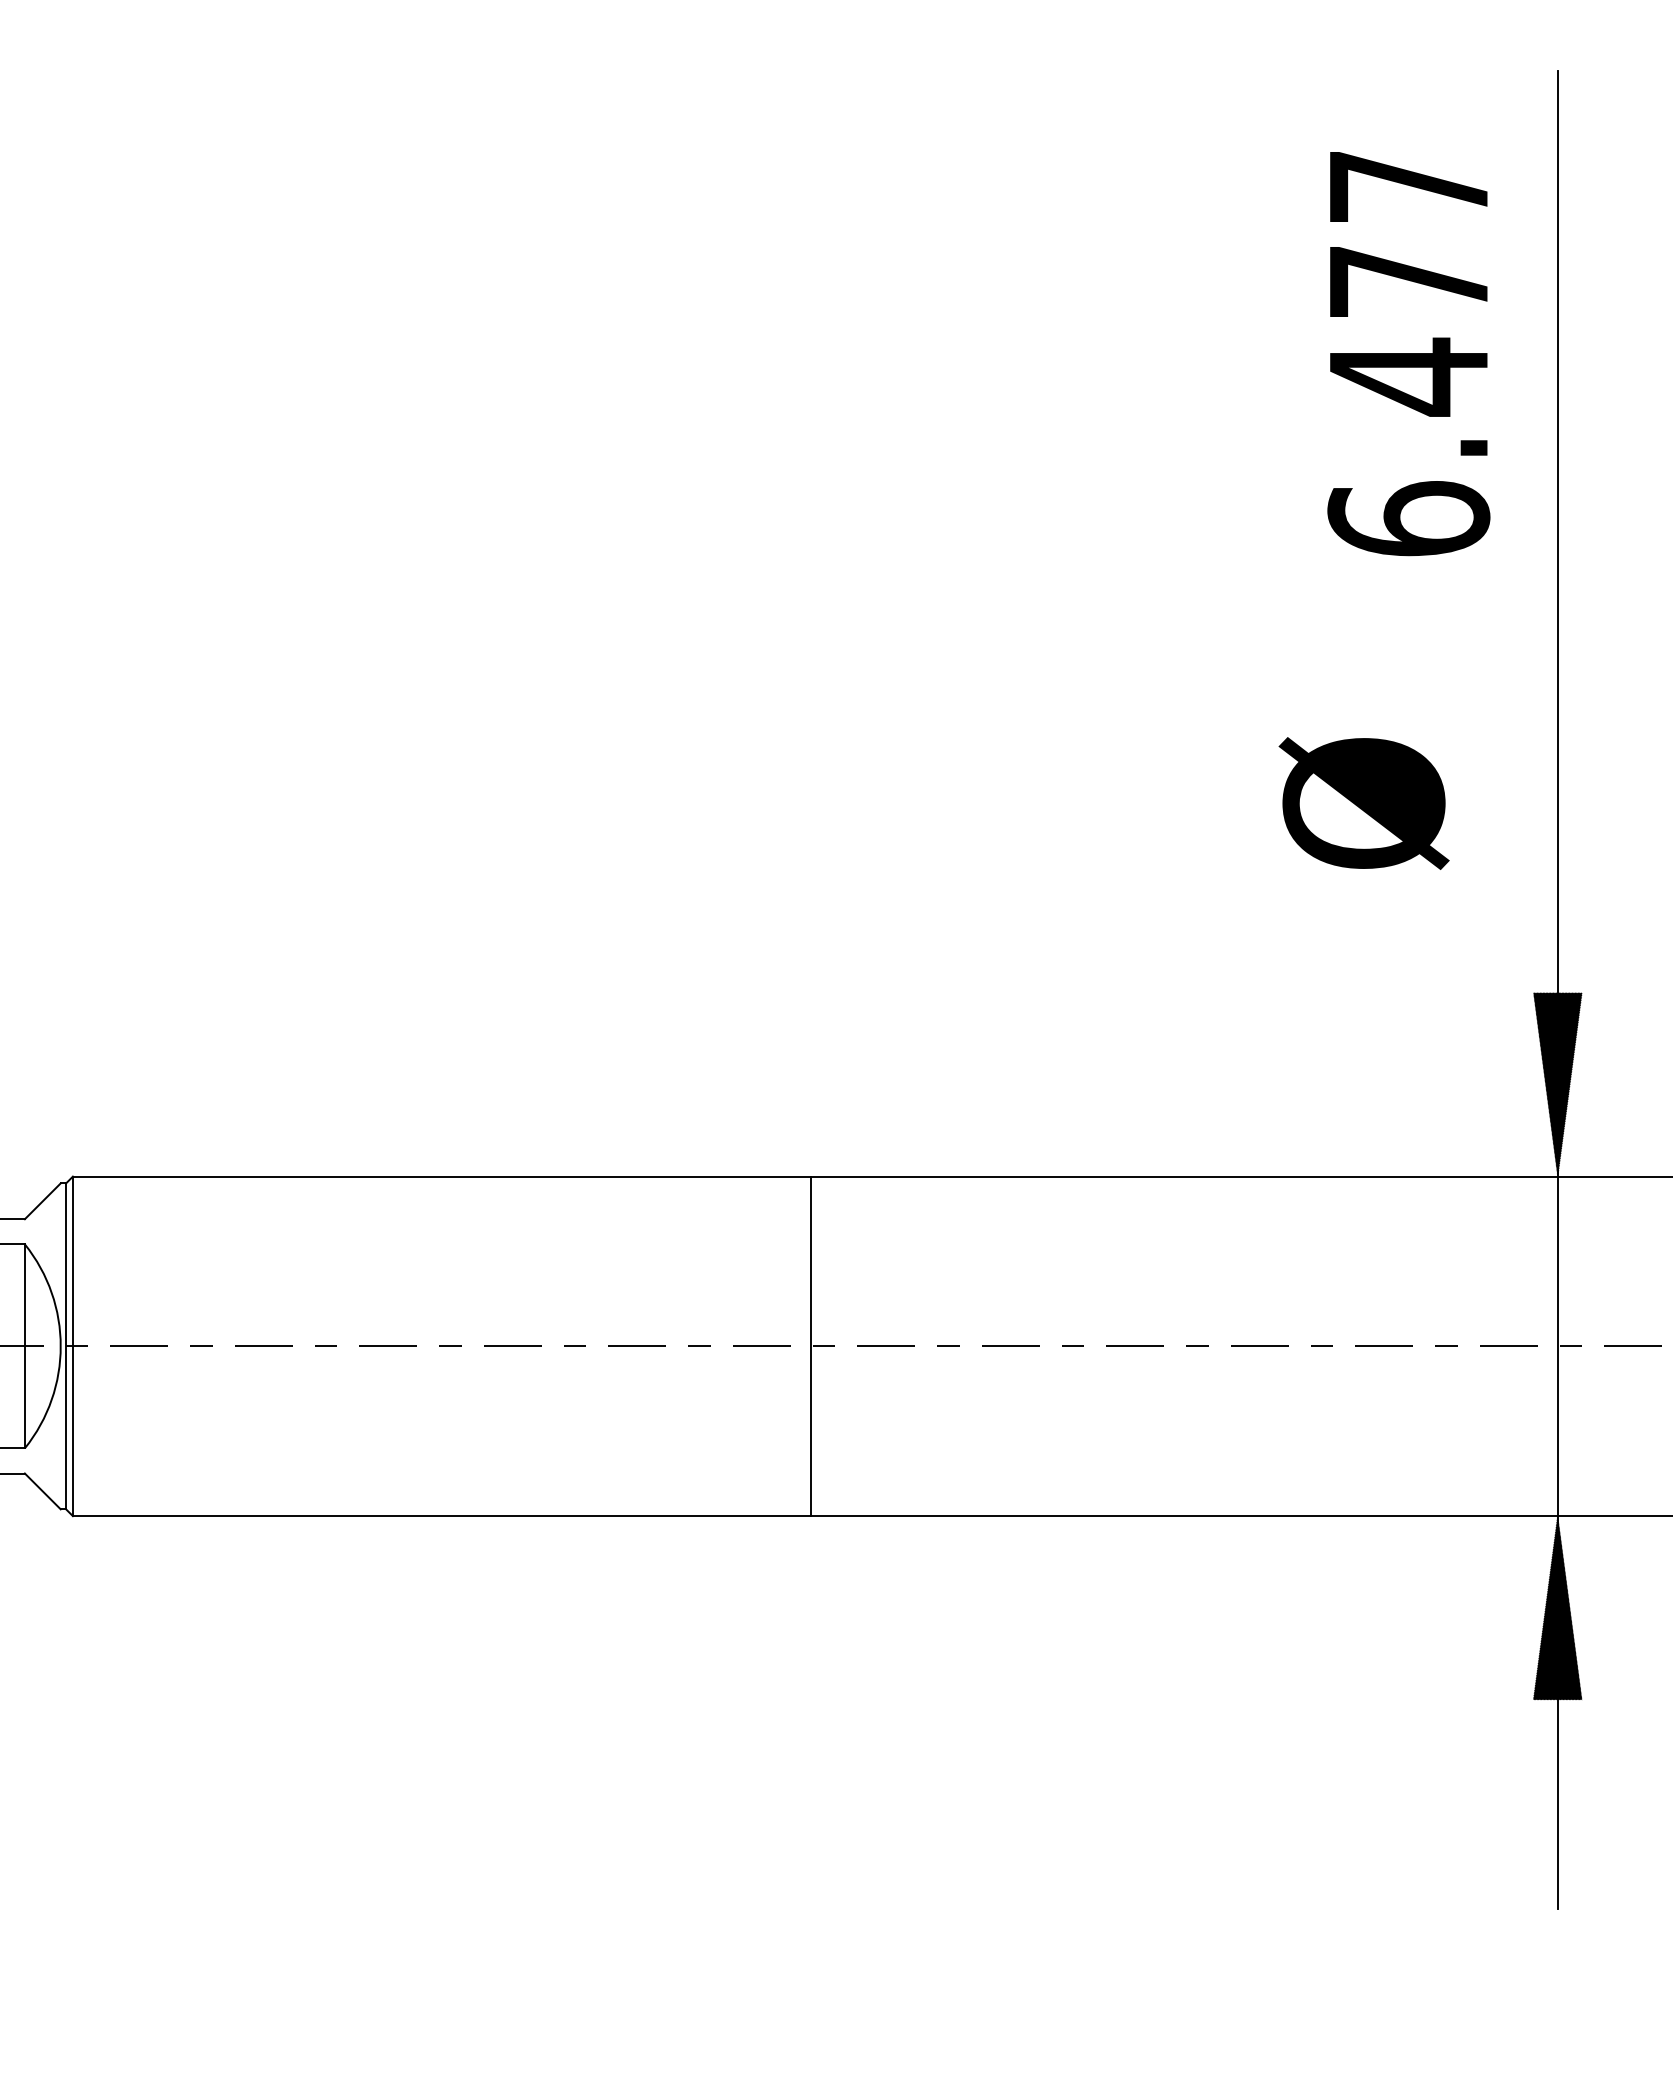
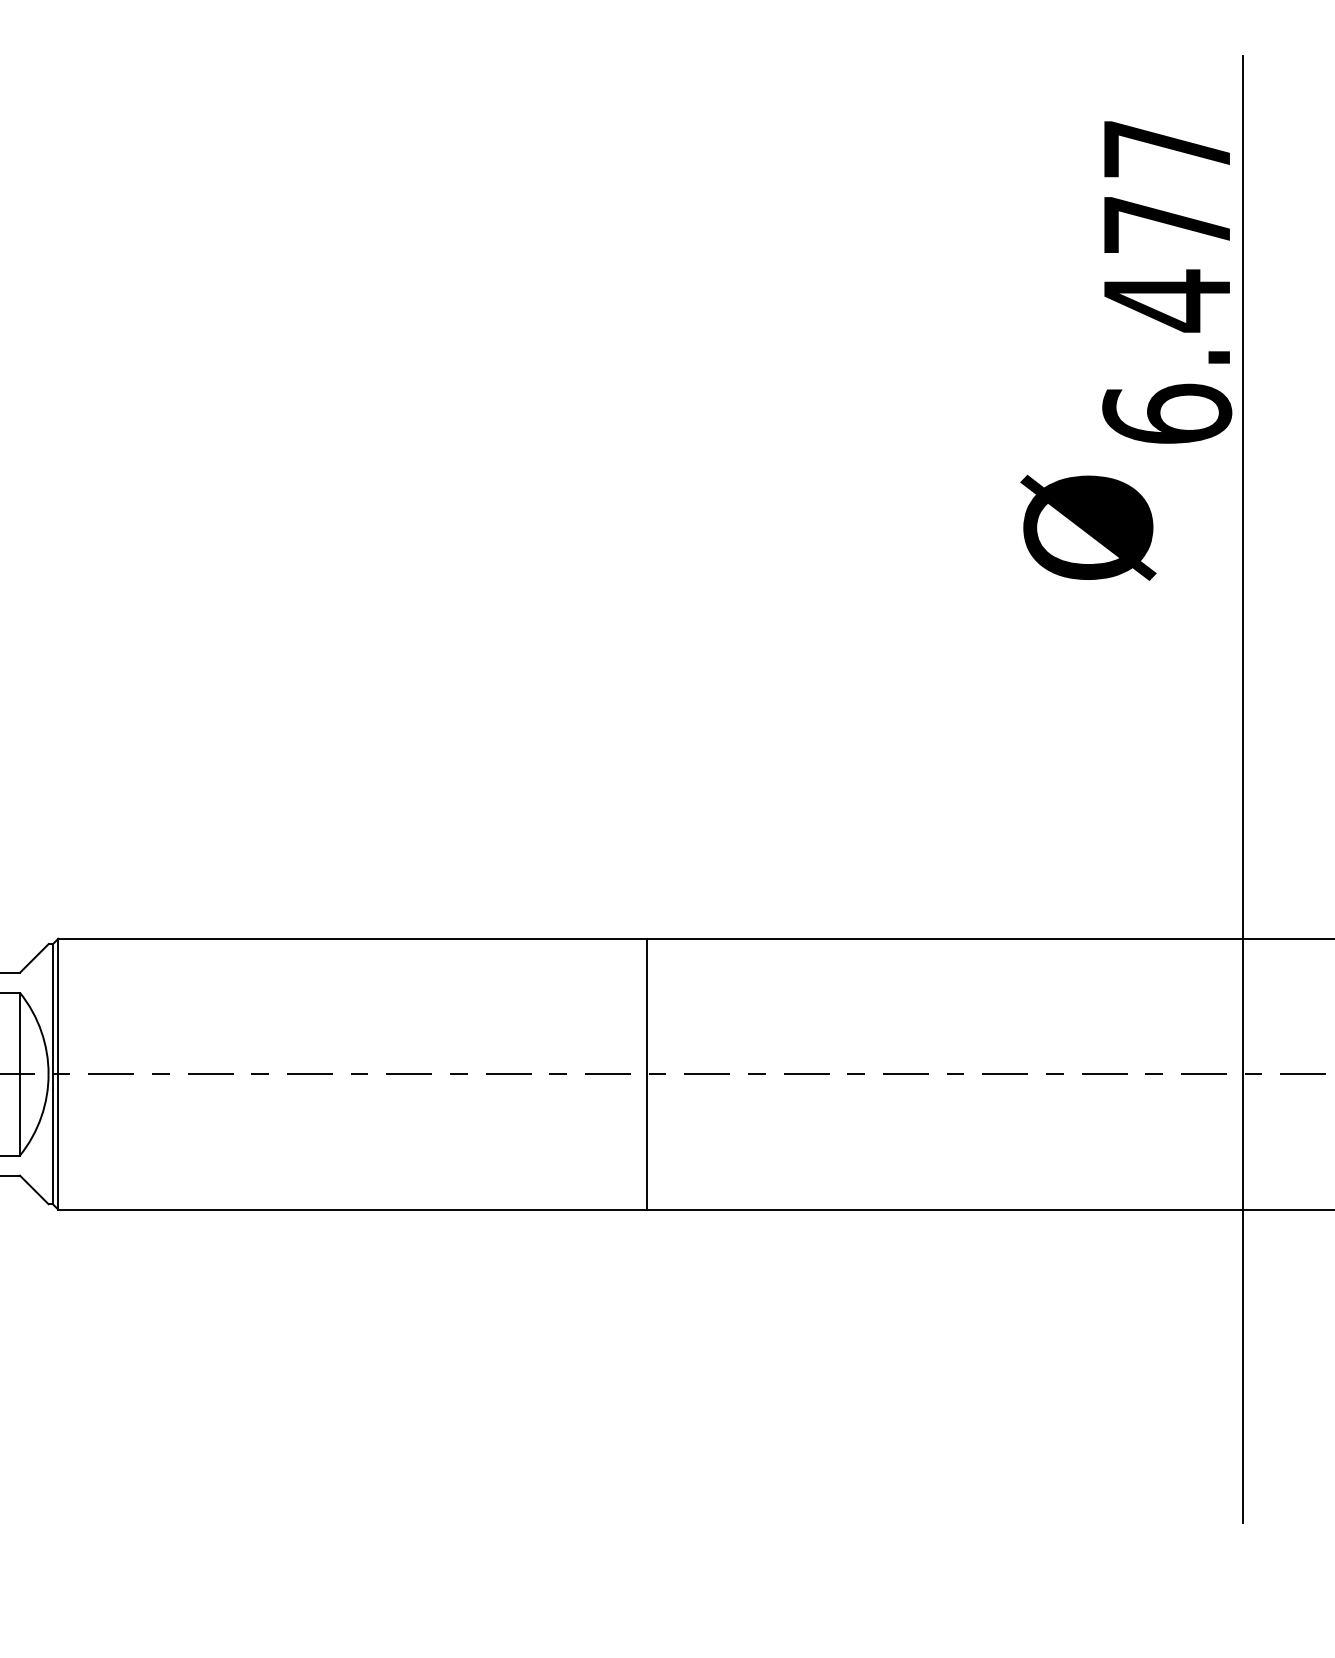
text: (1408, 354) -> (1166, 282), moved
text: (1363, 803) -> (1087, 527), moved
hatch: (1557, 1084) -> (1242, 865), removed
hatch: (1557, 1607) -> (1242, 1282), removed

